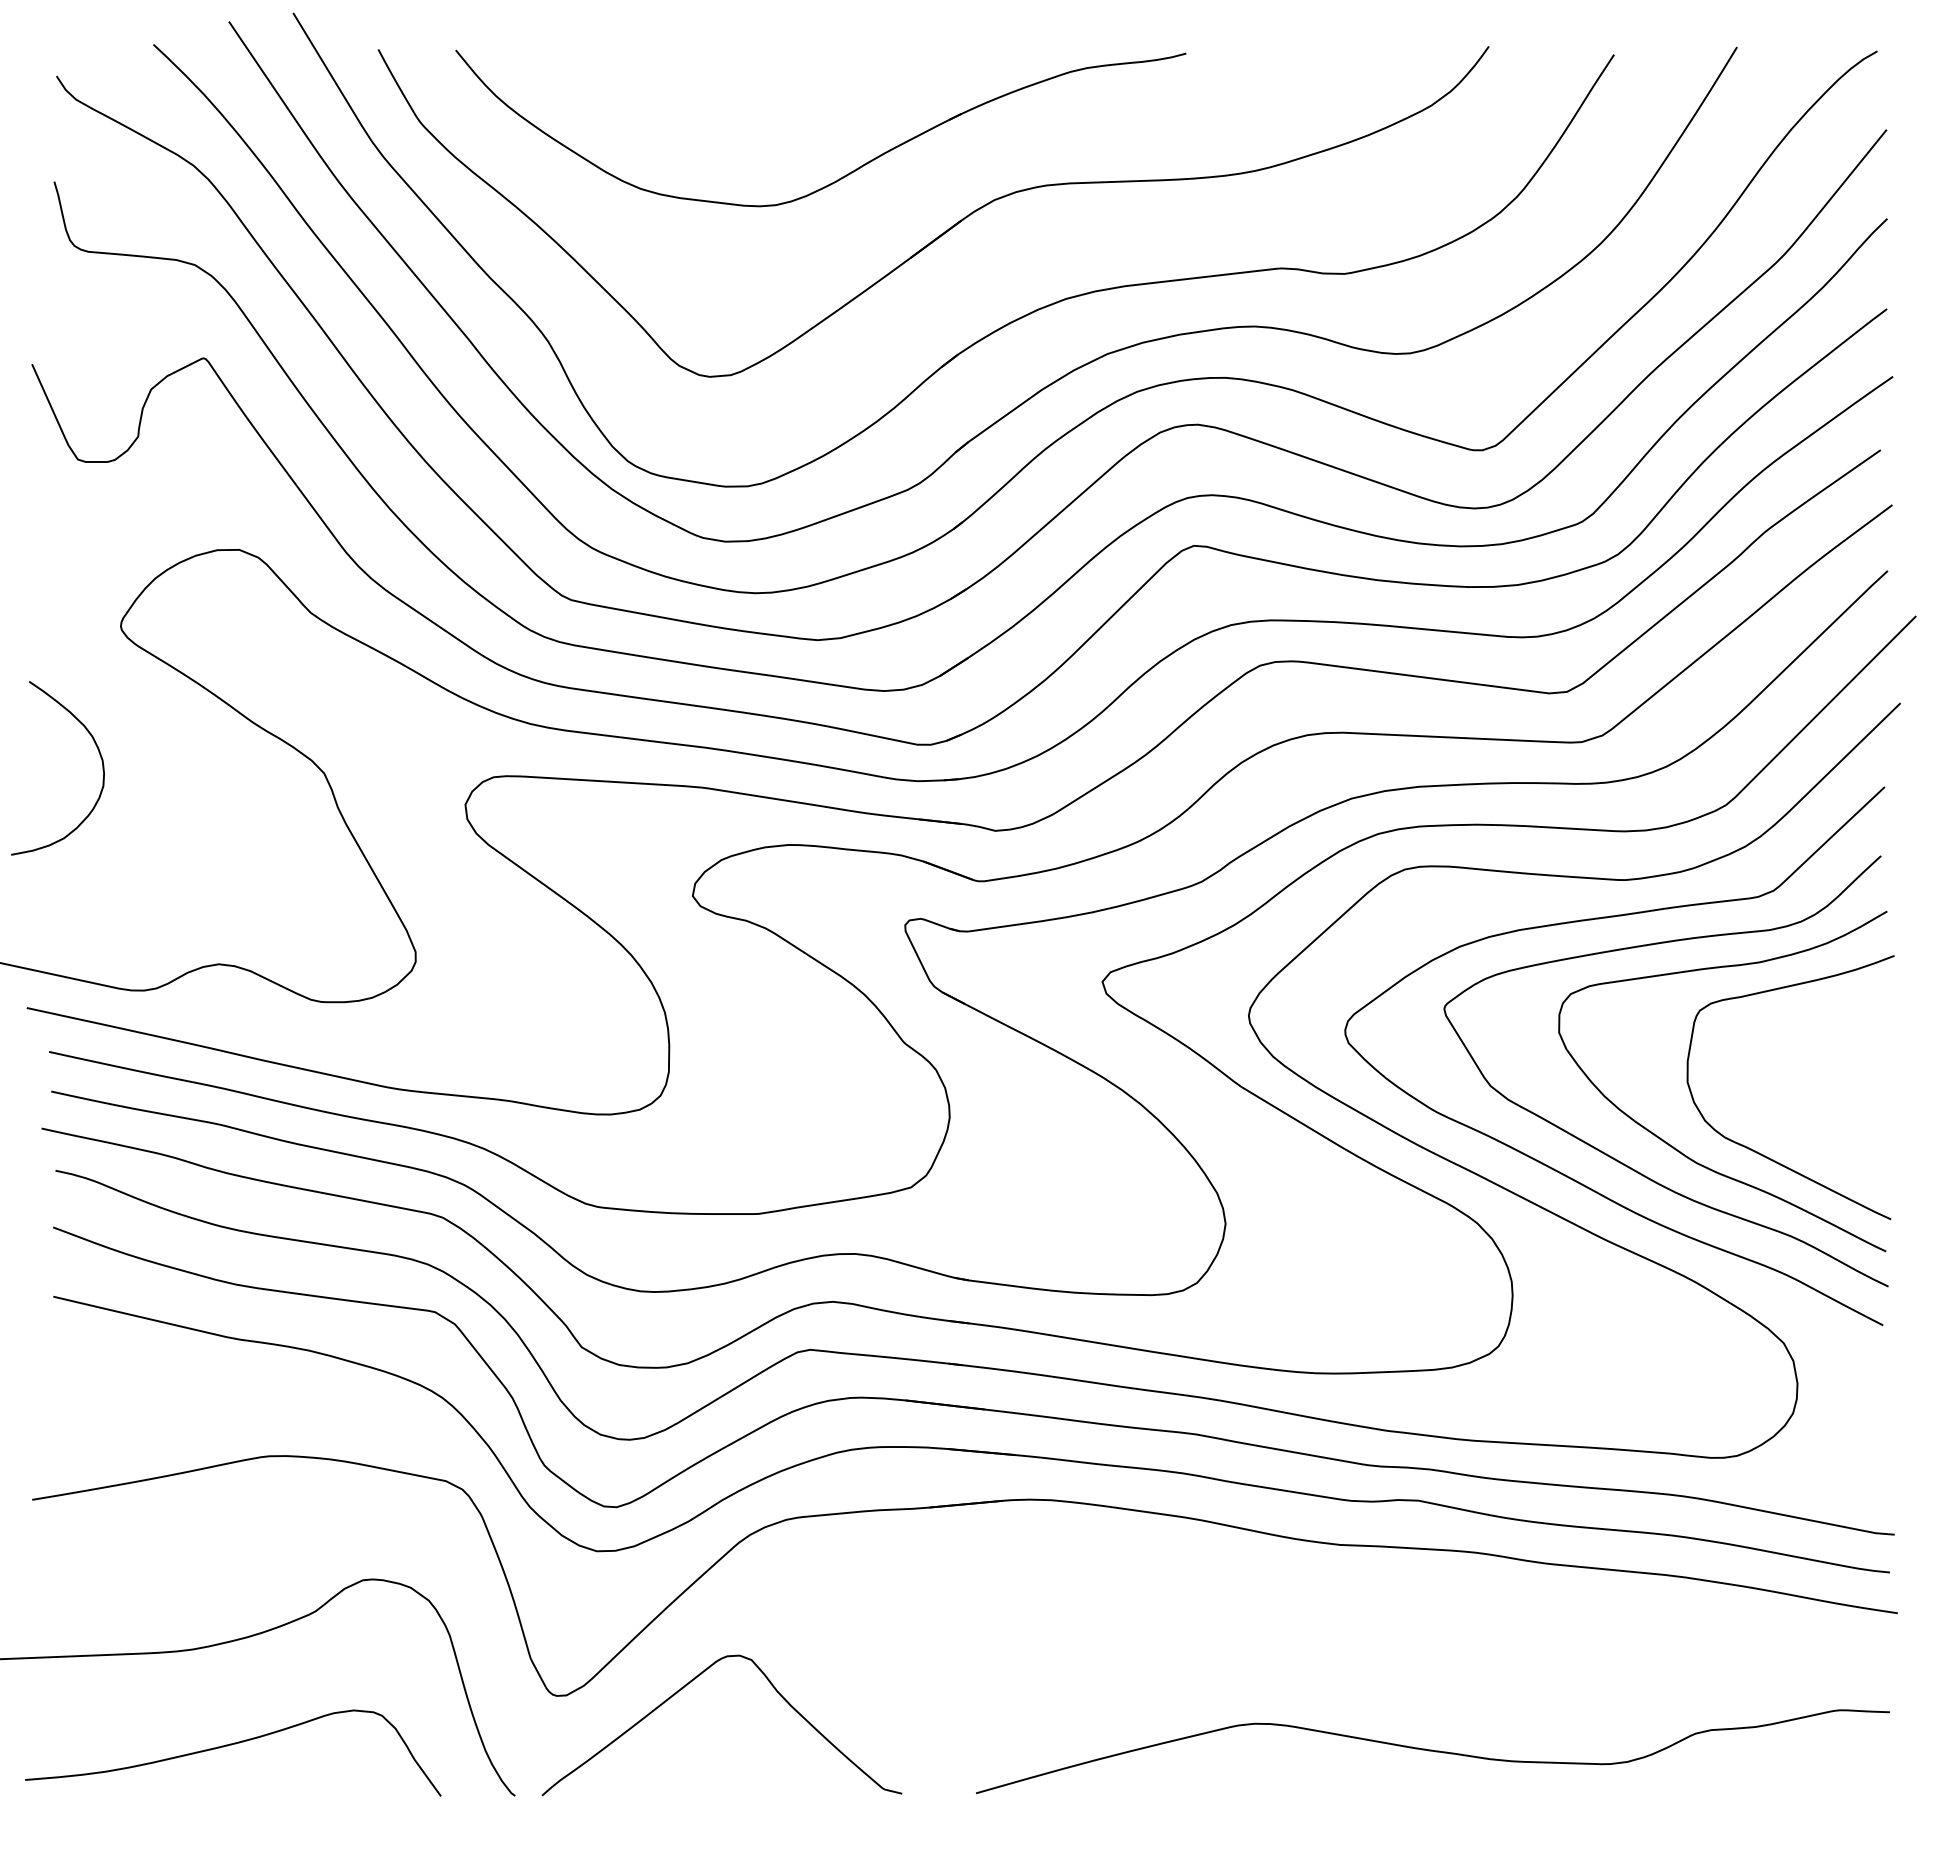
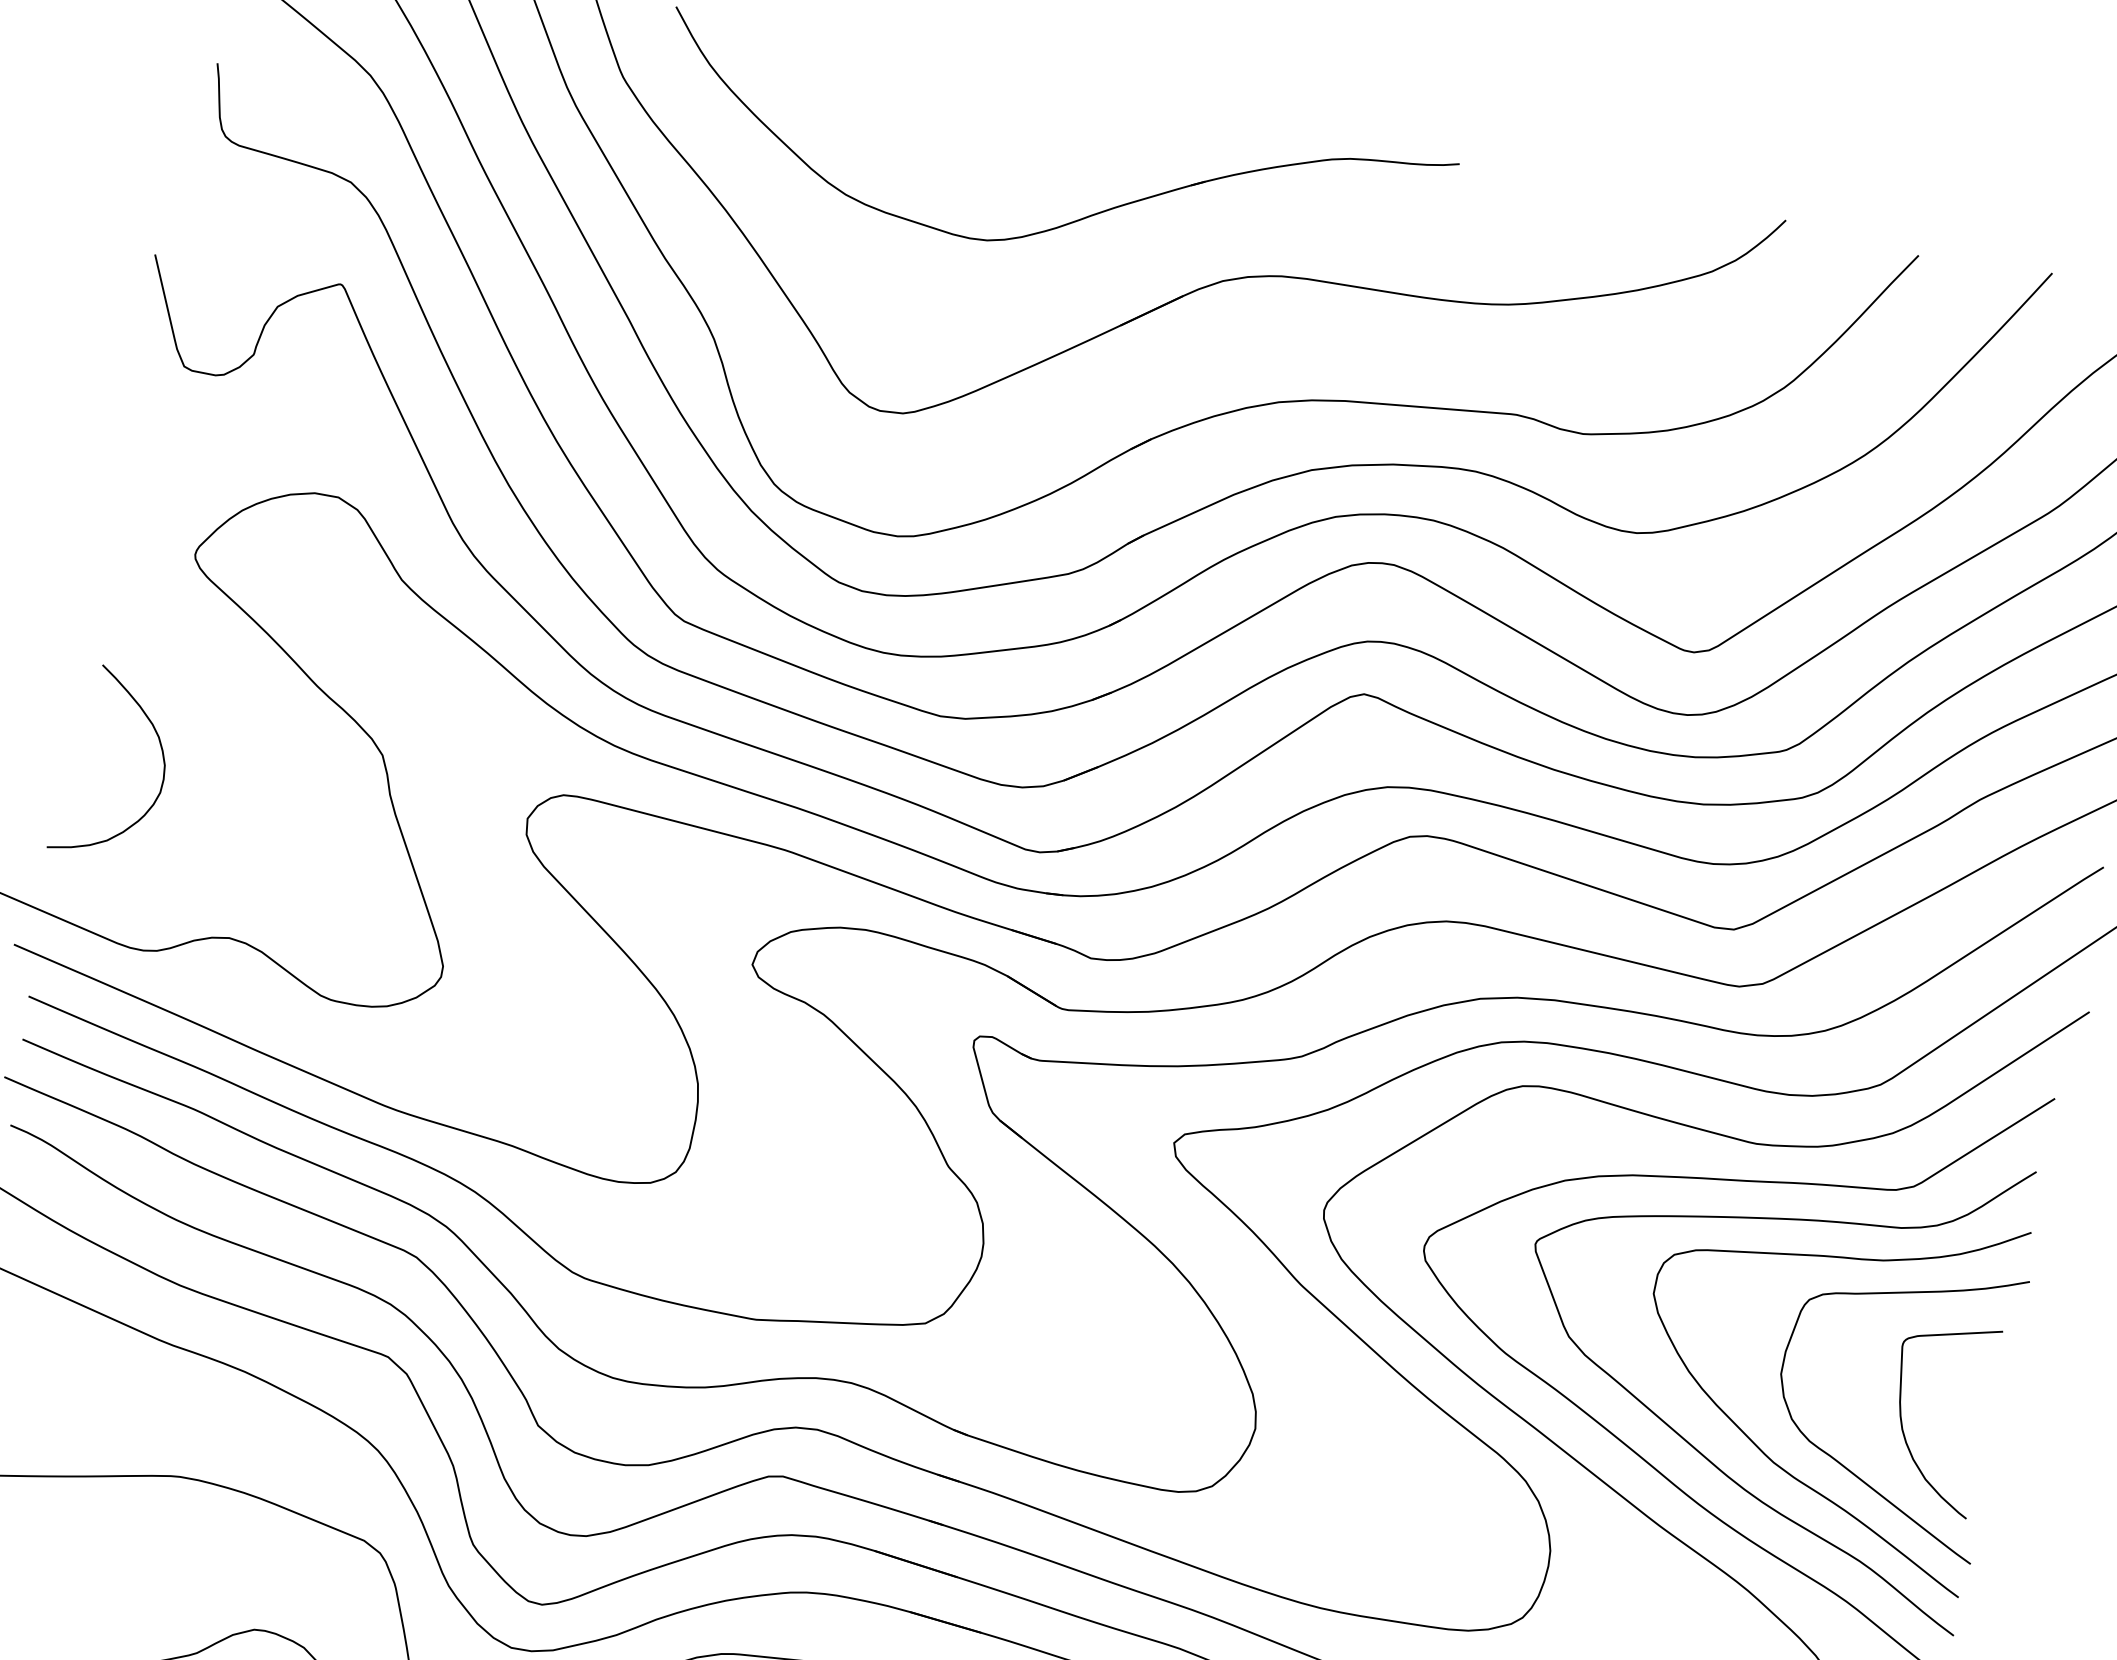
curve: (99, 755) -> (162, 759), moved
curve: (1804, 1102) -> (1902, 1420), added

